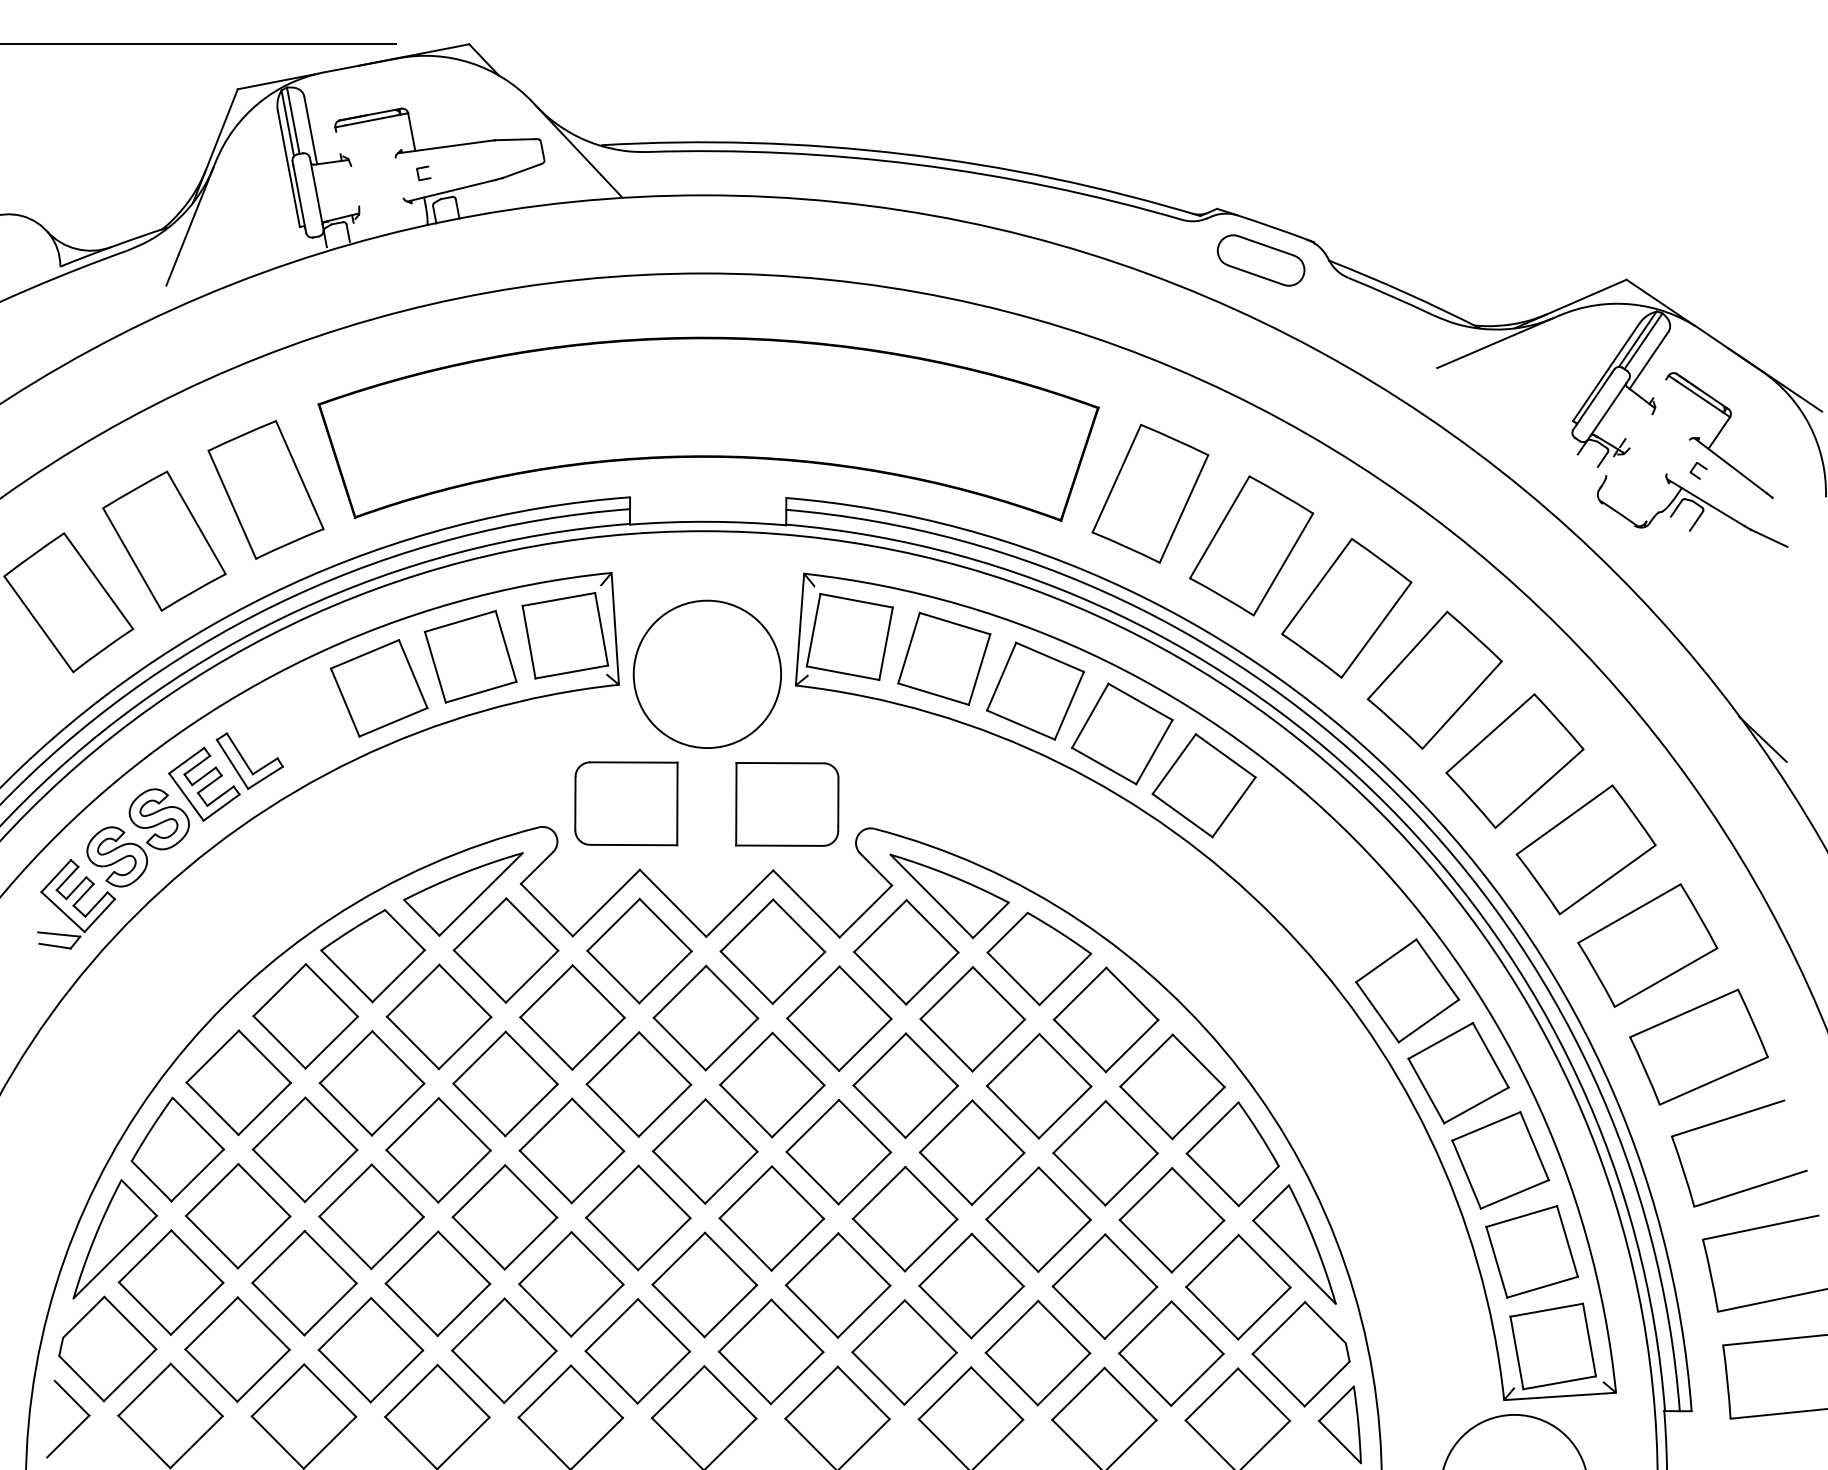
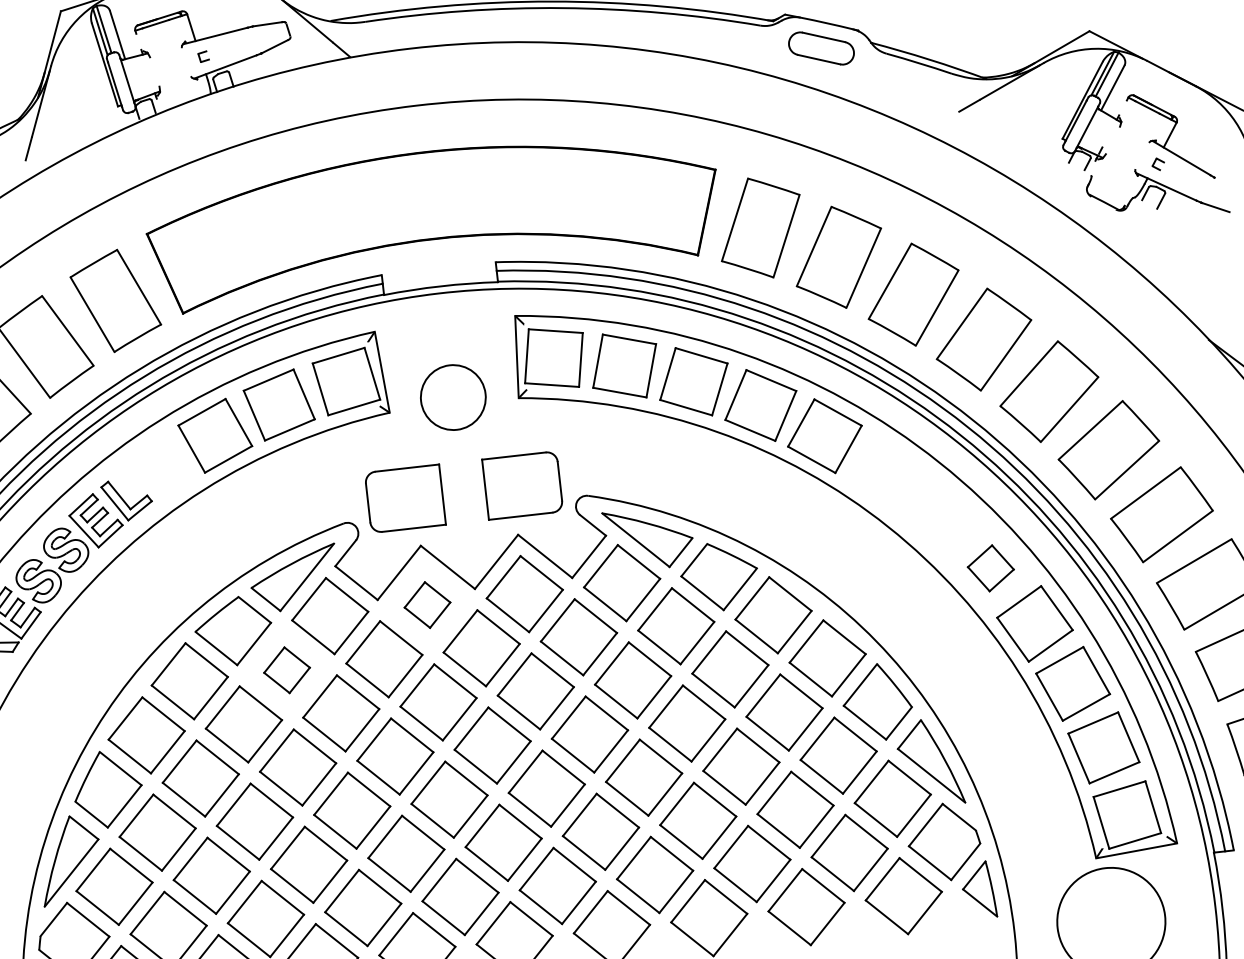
circle: (707, 674) -> (453, 397), size x0.6
part: (639, 950) -> (427, 604), size x0.6
part: (1407, 990) -> (990, 568), size x0.6
part: (438, 1016) -> (286, 669), size x0.6

